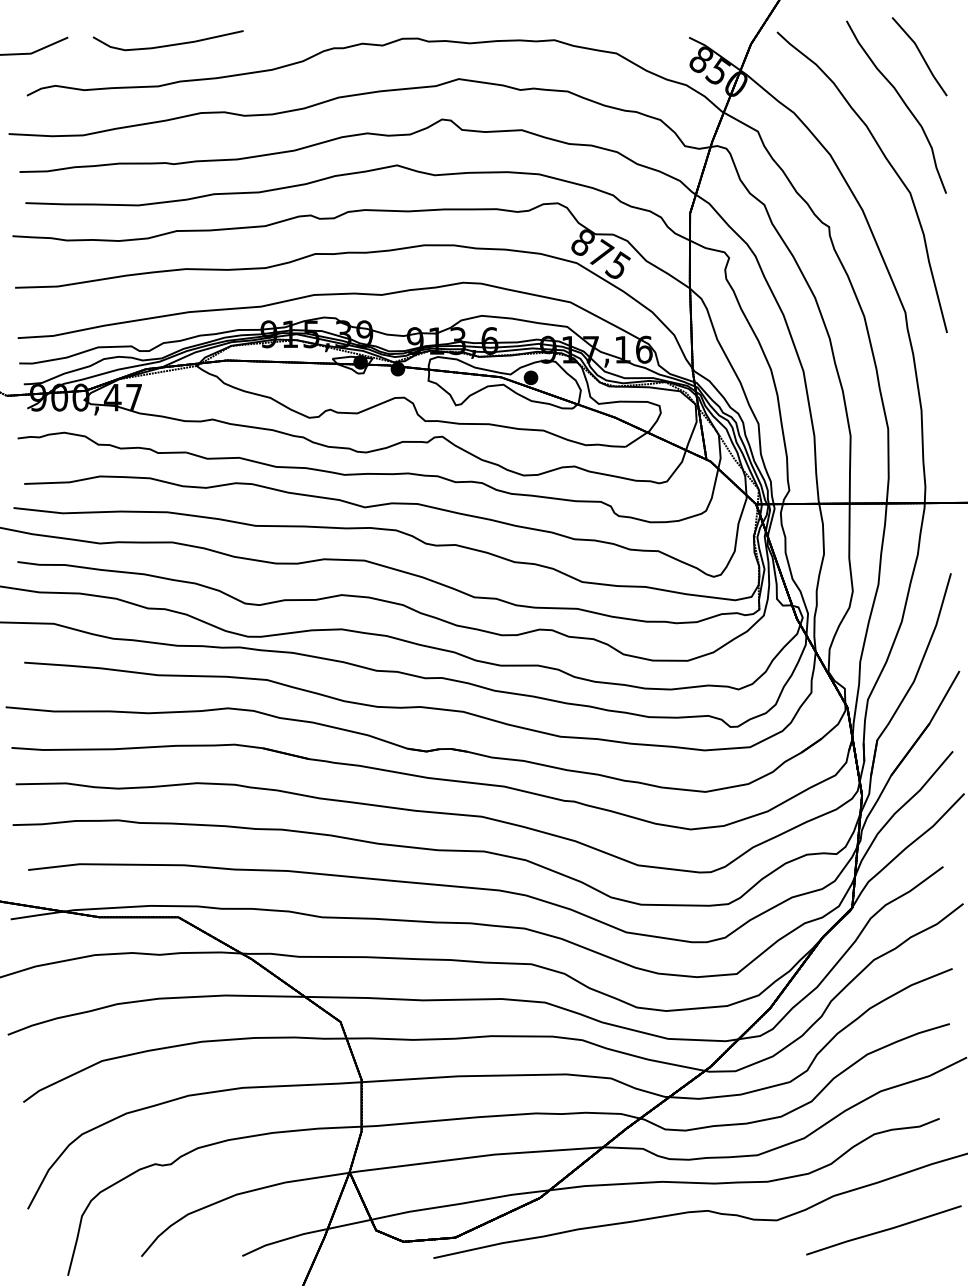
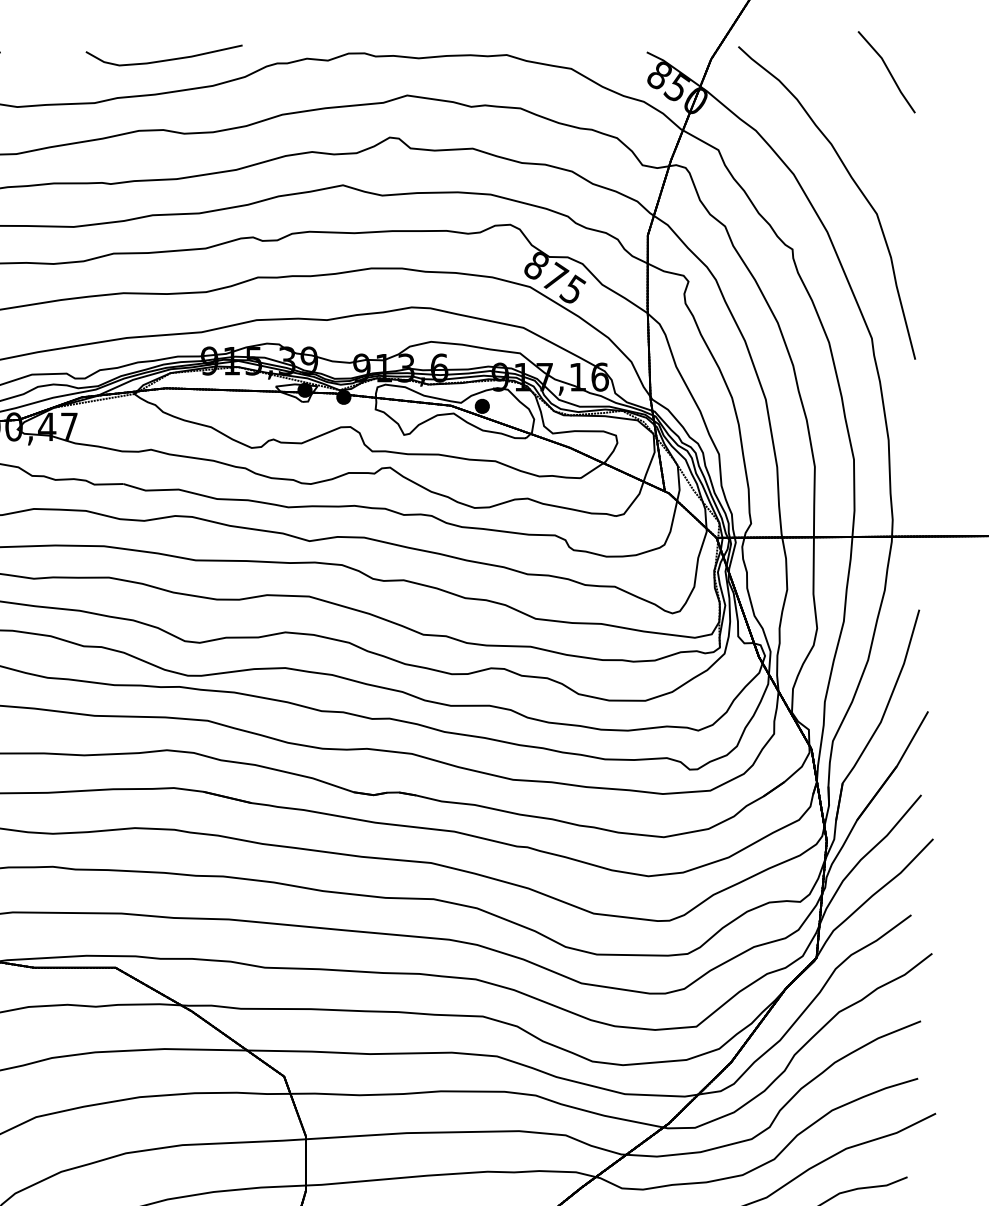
curve: (168, 44) -> (164, 59), moved
curve: (903, 103) -> (869, 120), removed

